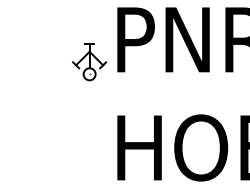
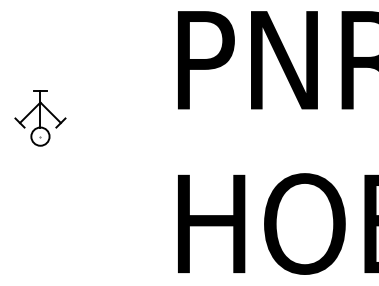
part: (89, 62) -> (40, 118), moved

